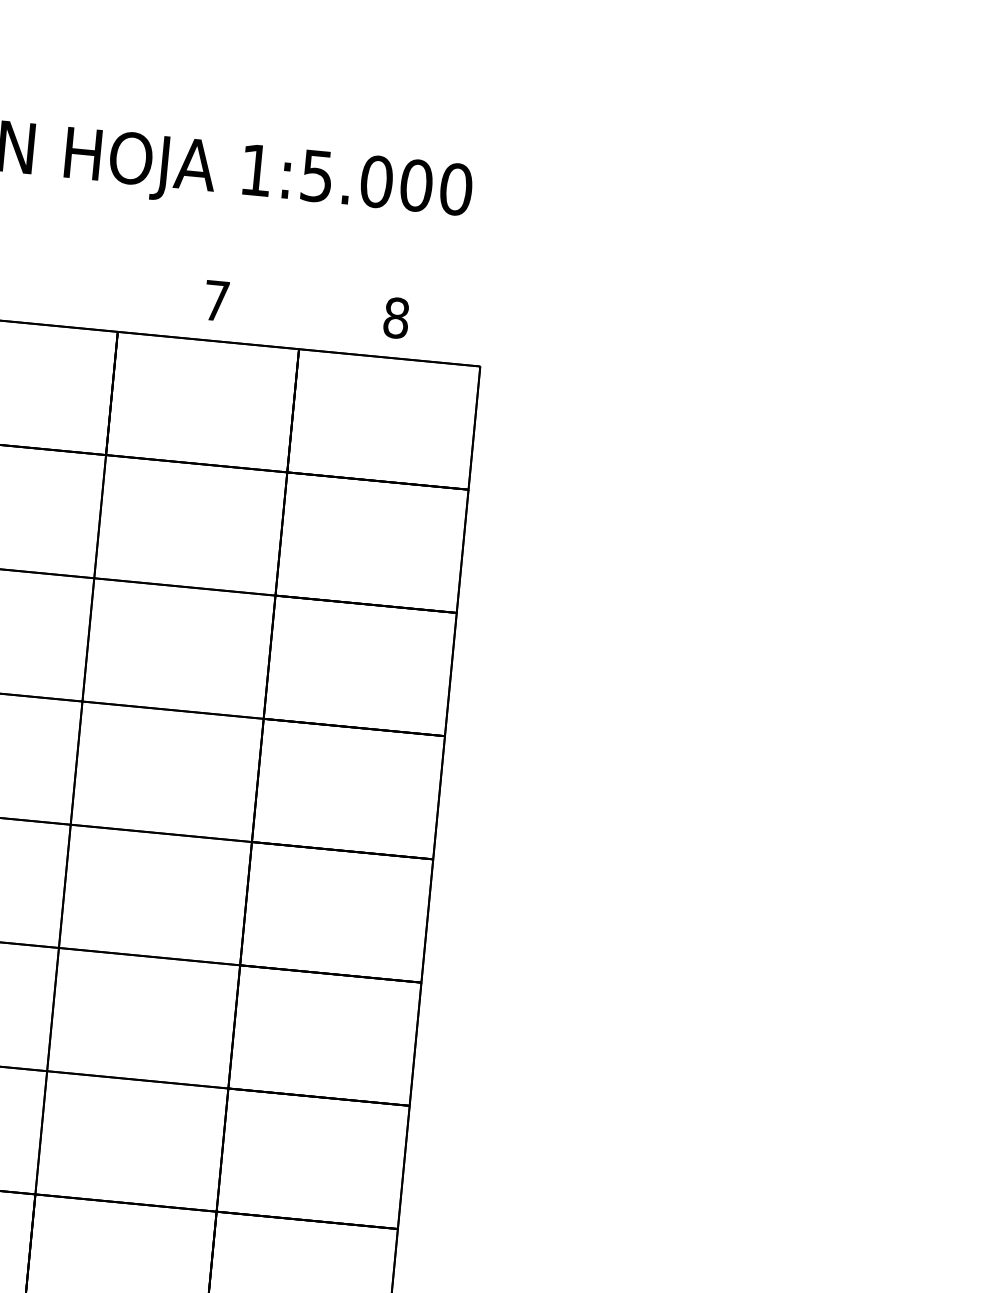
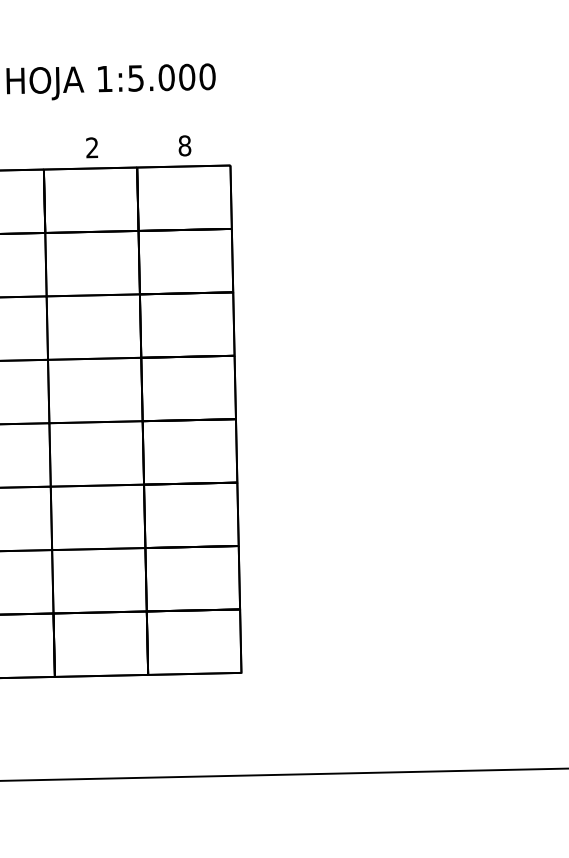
text: (217, 300) -> (92, 147), 7 -> 2

